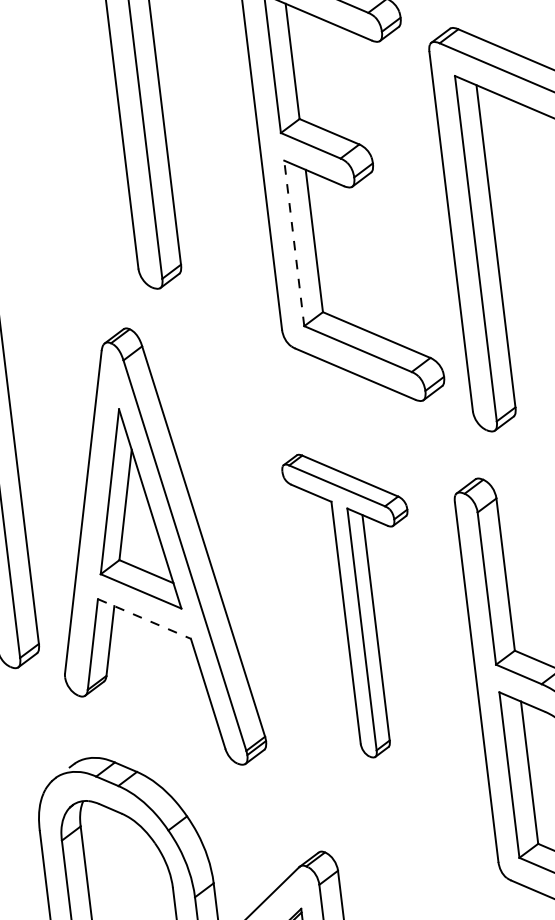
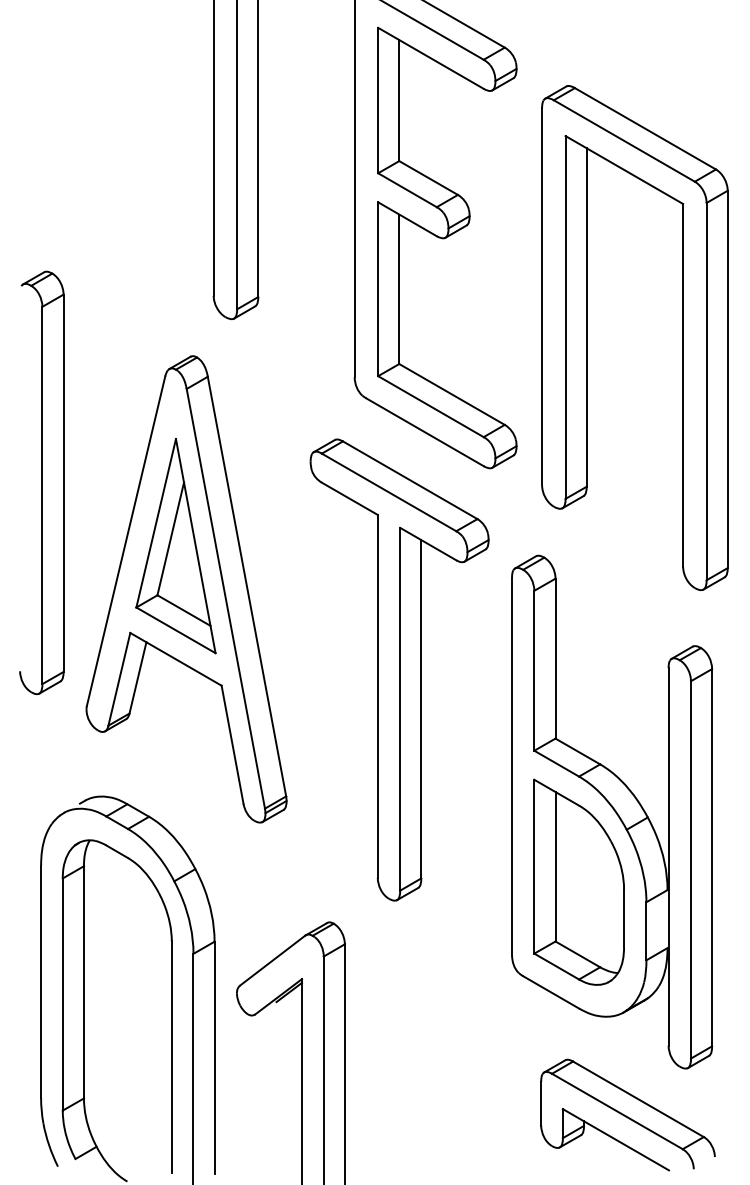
line: (294, 243) -> (378, 289), dashed -> solid
part: (358, 602) -> (399, 669), size x1.43
line: (144, 619) -> (175, 659), dashed -> solid

